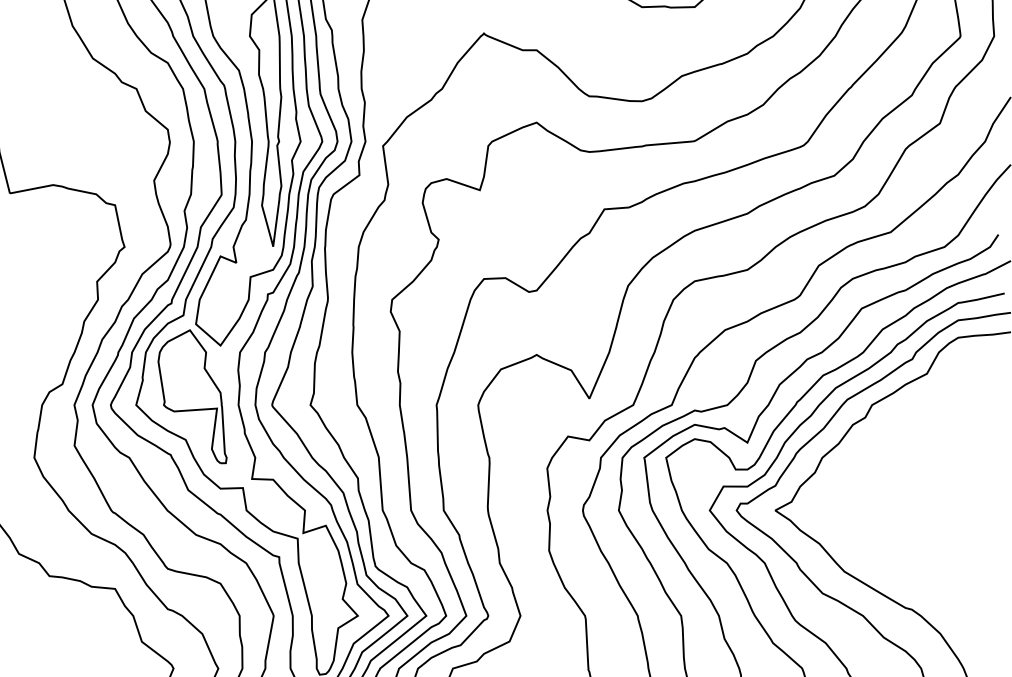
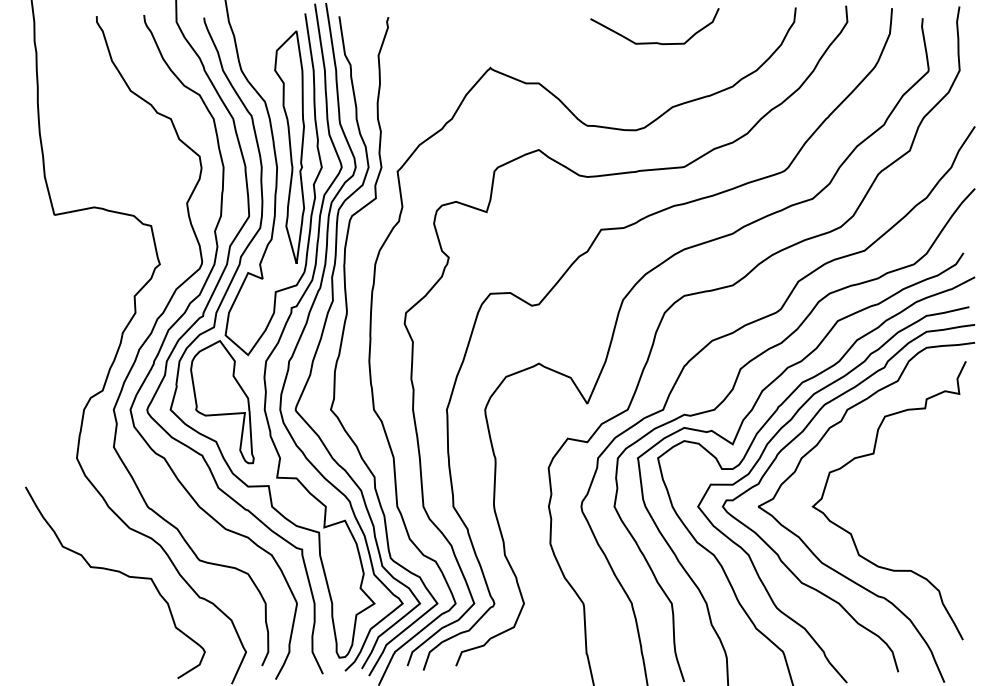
curve: (901, 453) -> (874, 454), added

